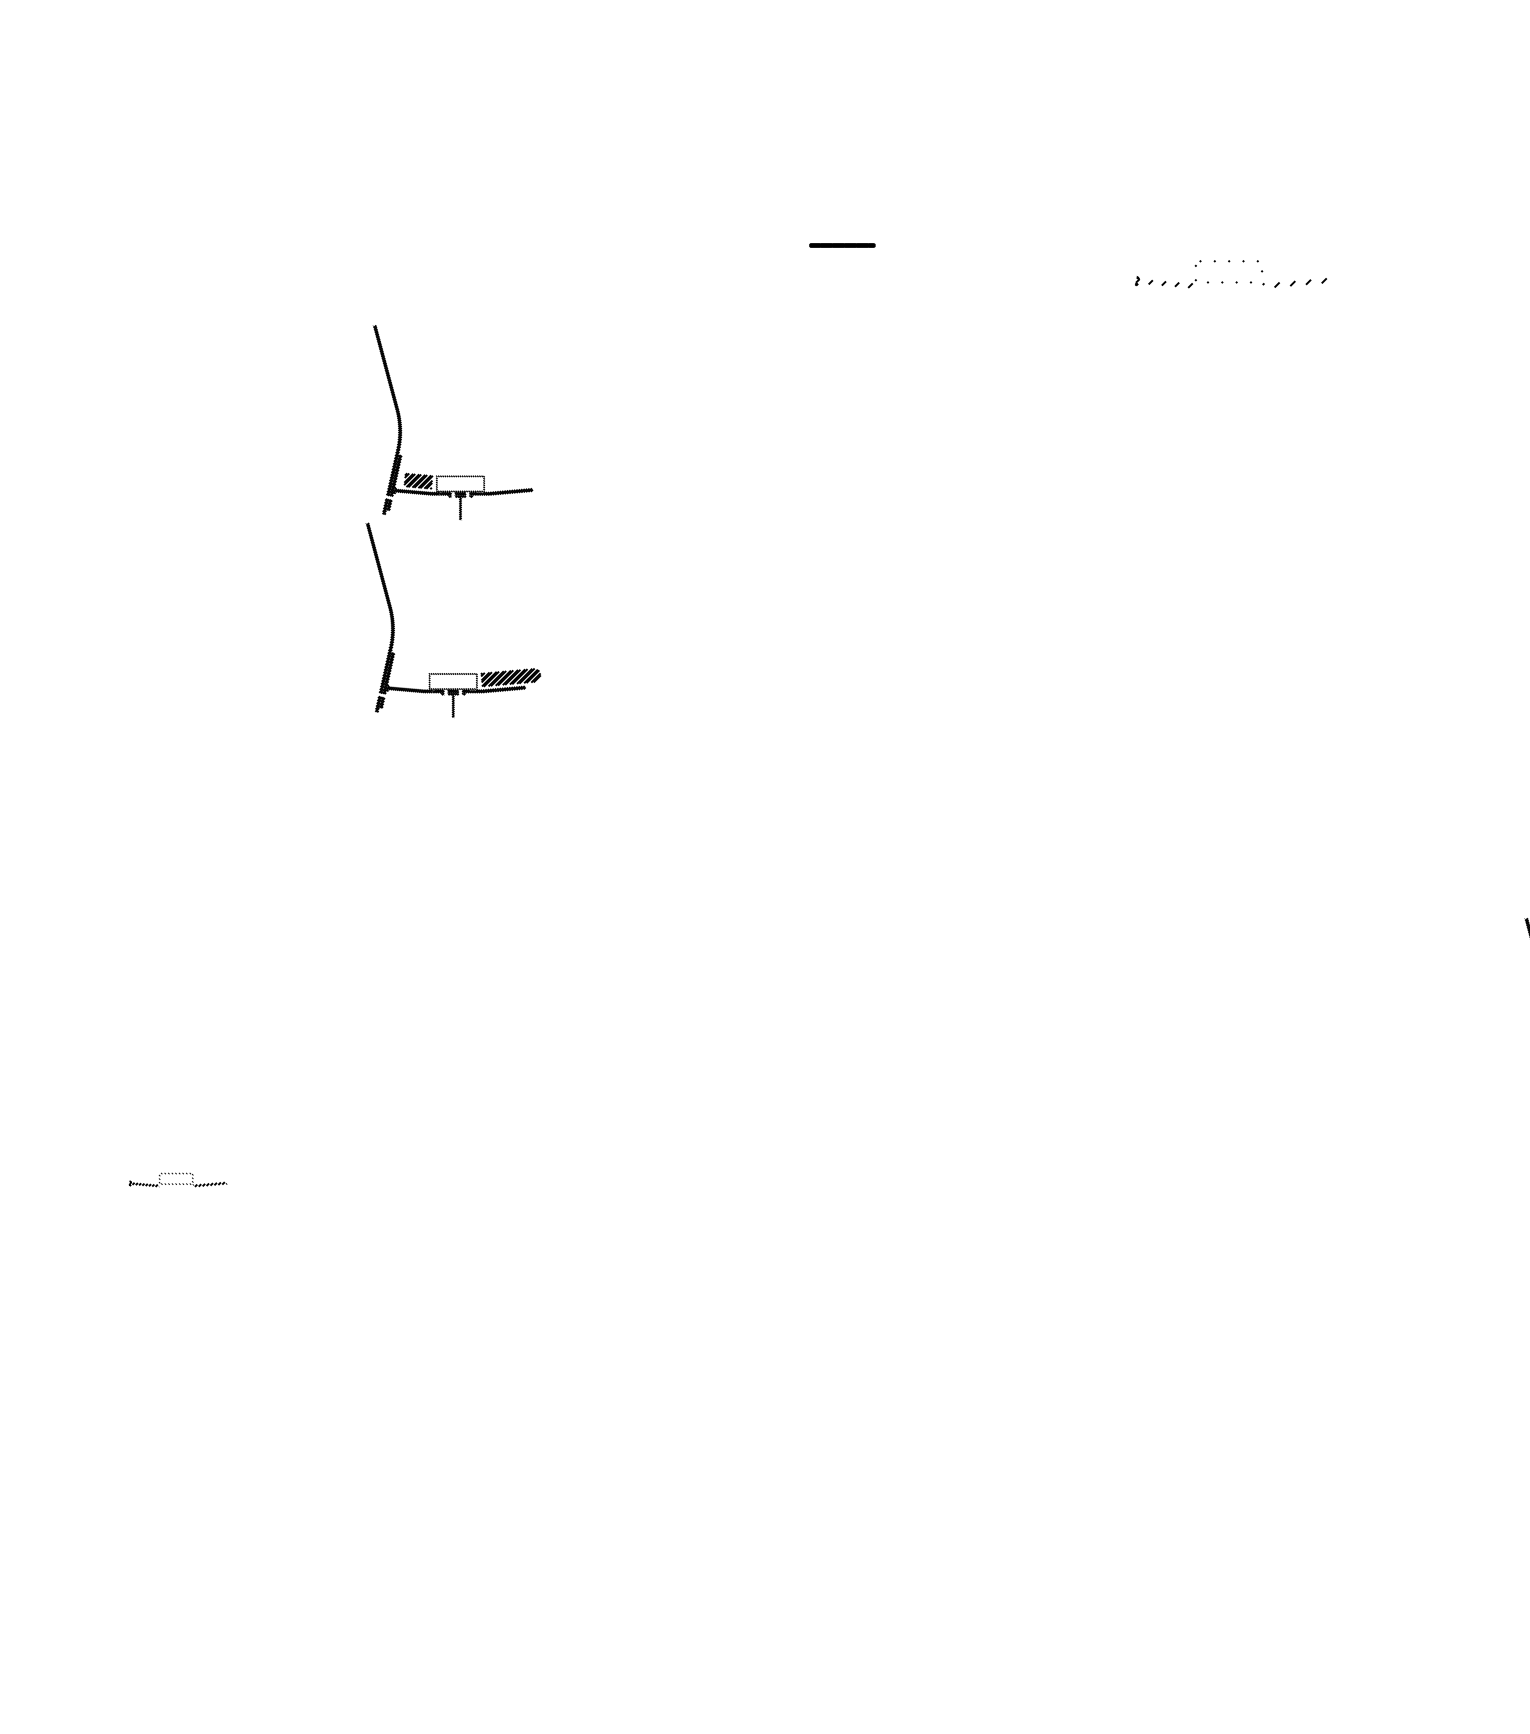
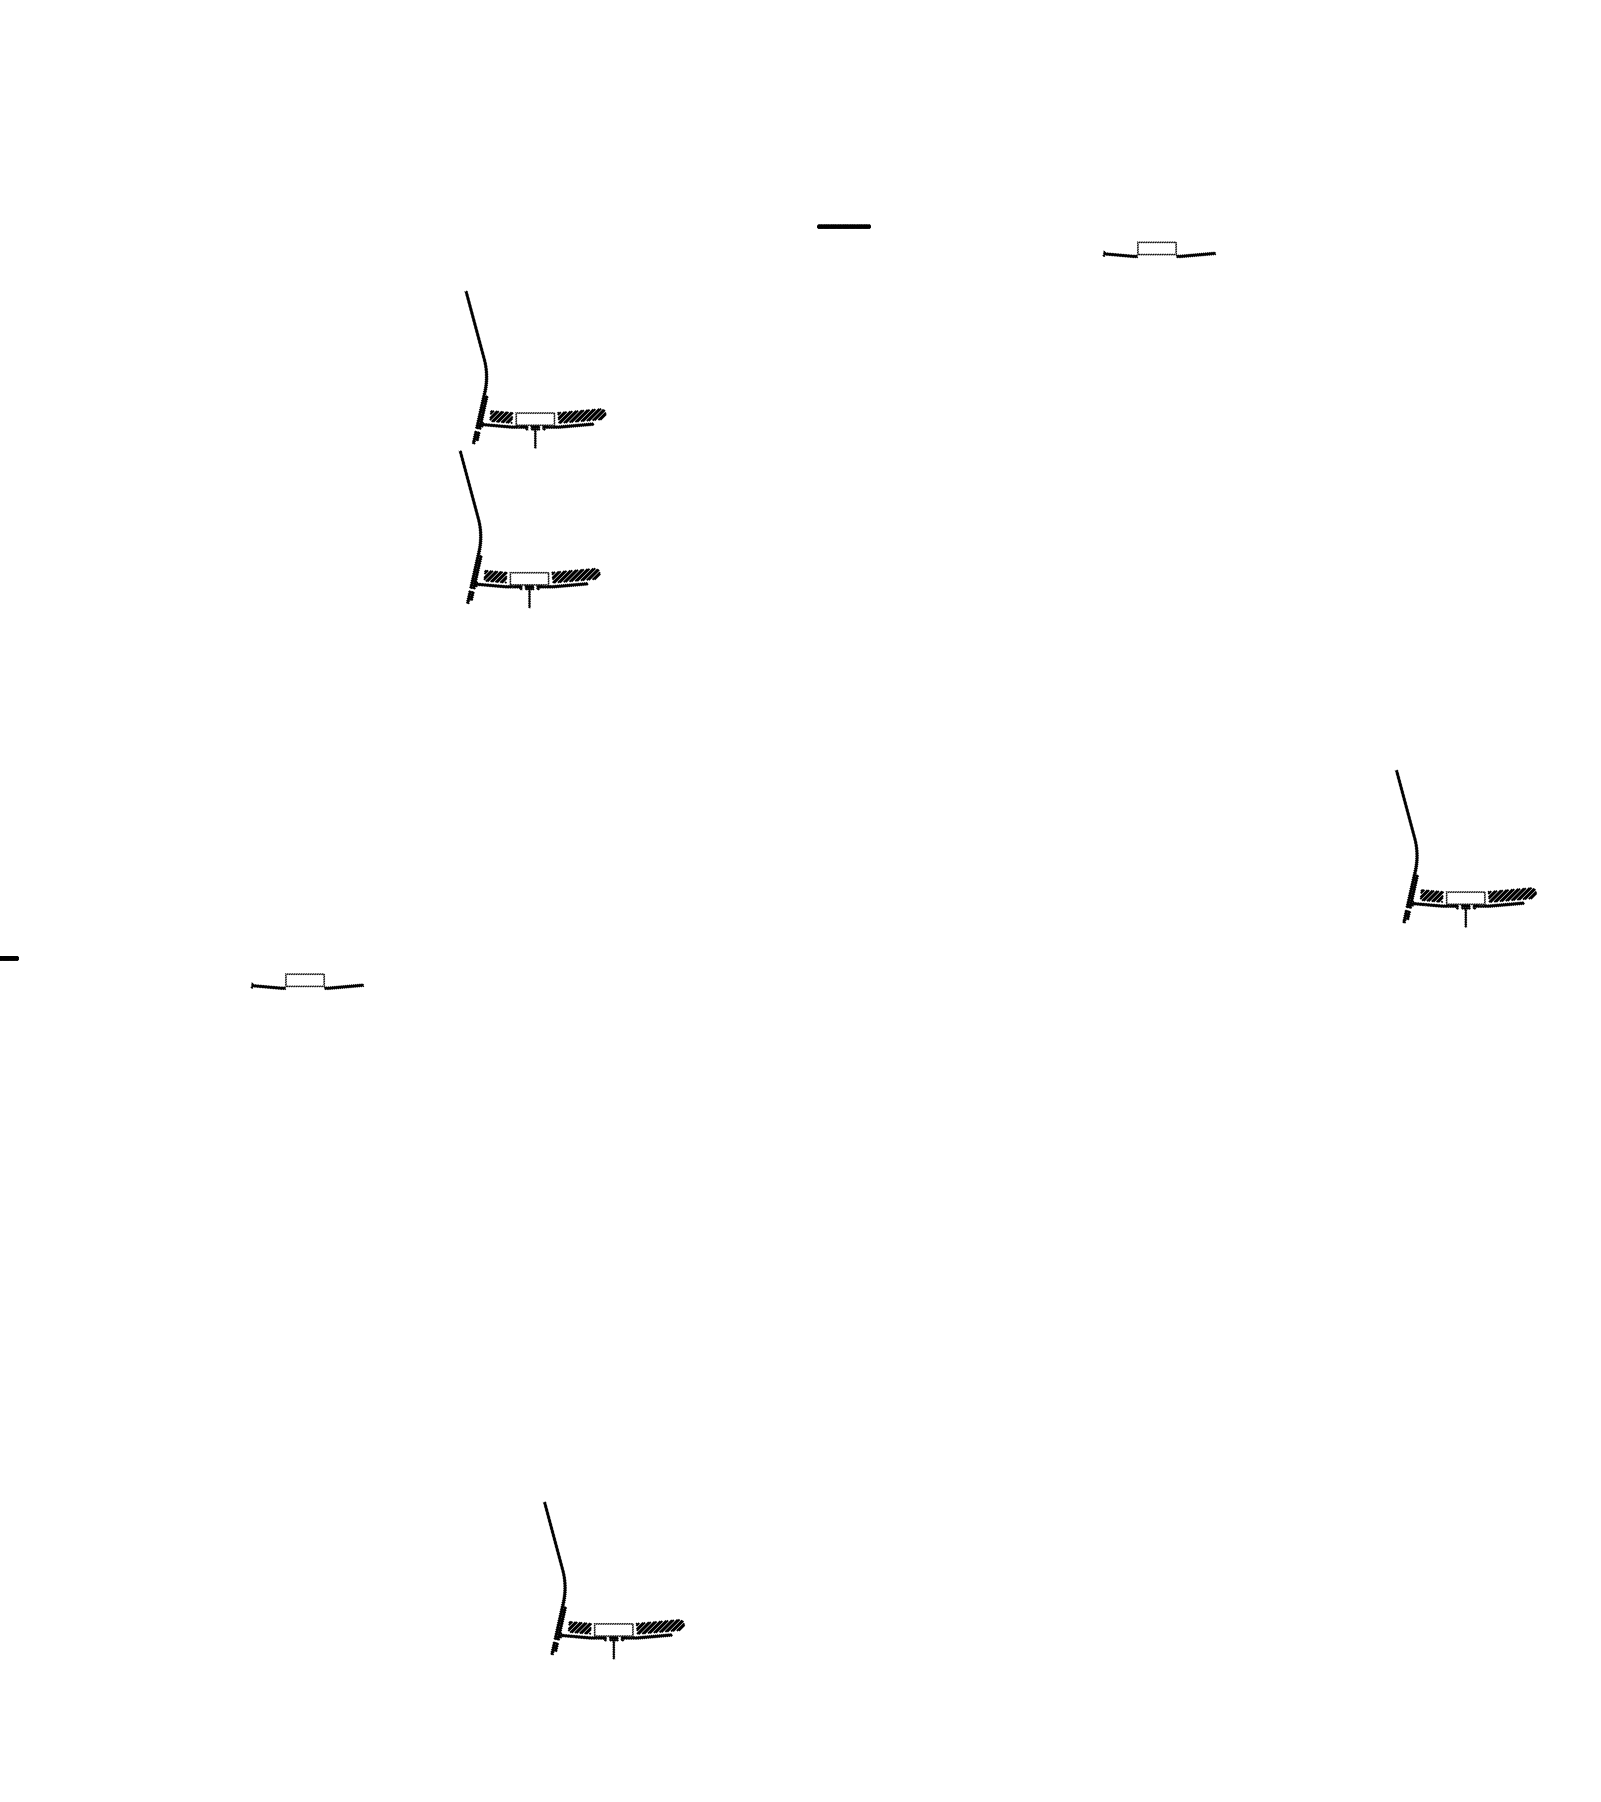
part: (1231, 273) -> (1158, 249), size x0.71
hatch: (517, 479) -> (581, 415), added
hatch: (411, 678) -> (495, 576), added
part: (177, 1179) -> (306, 981), size x1.43

